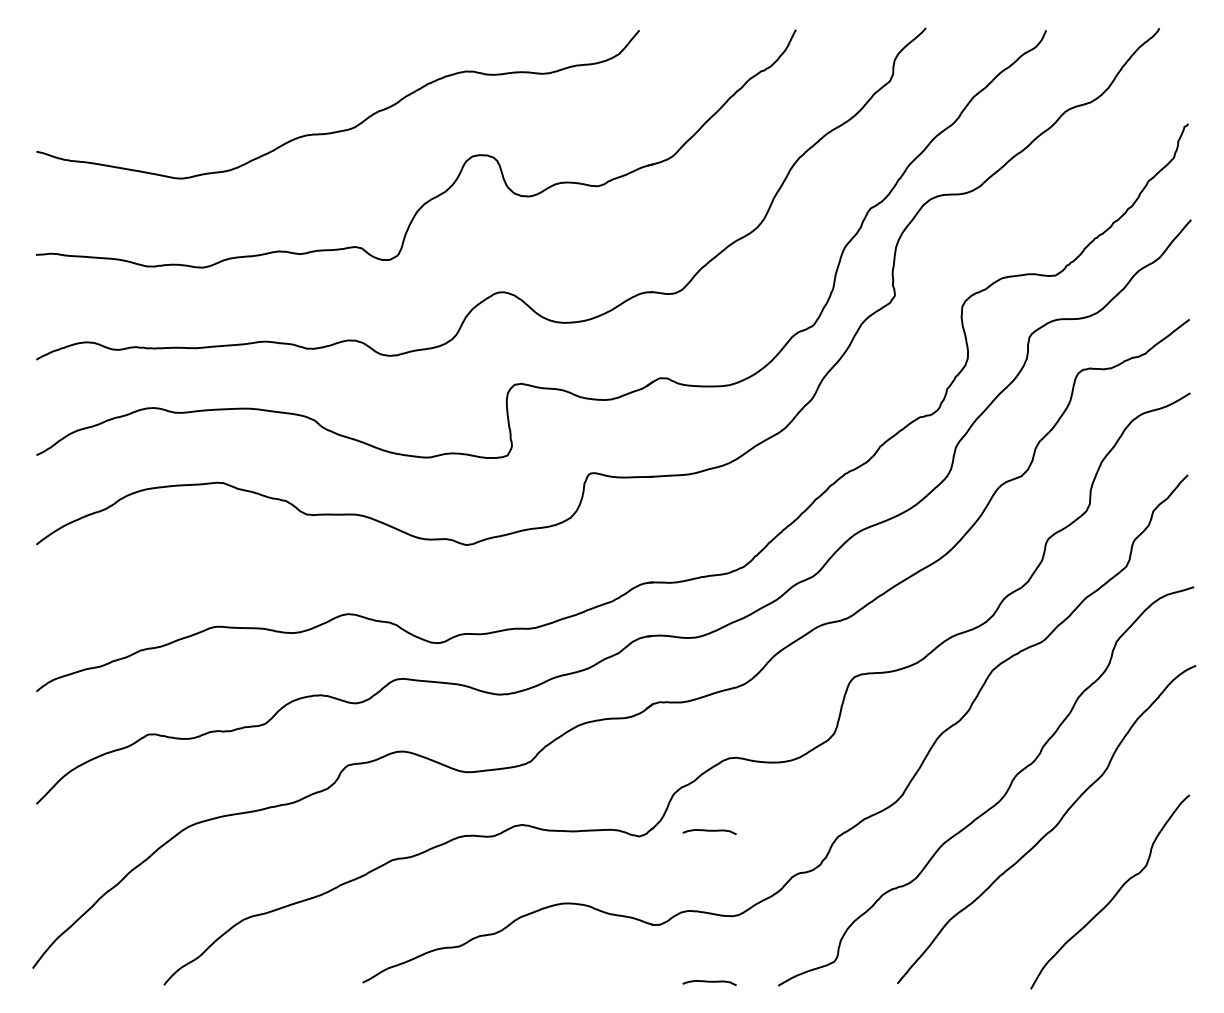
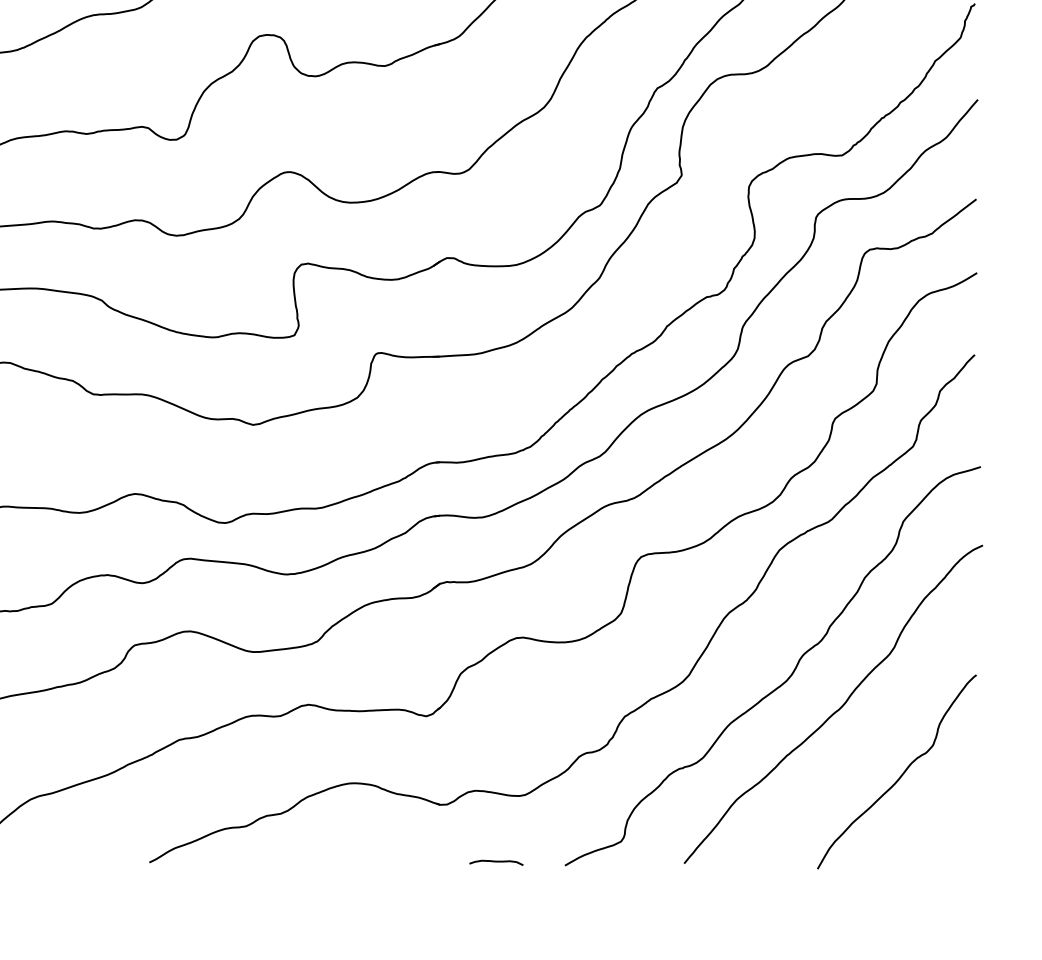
curve: (709, 831) -> (496, 711), removed

